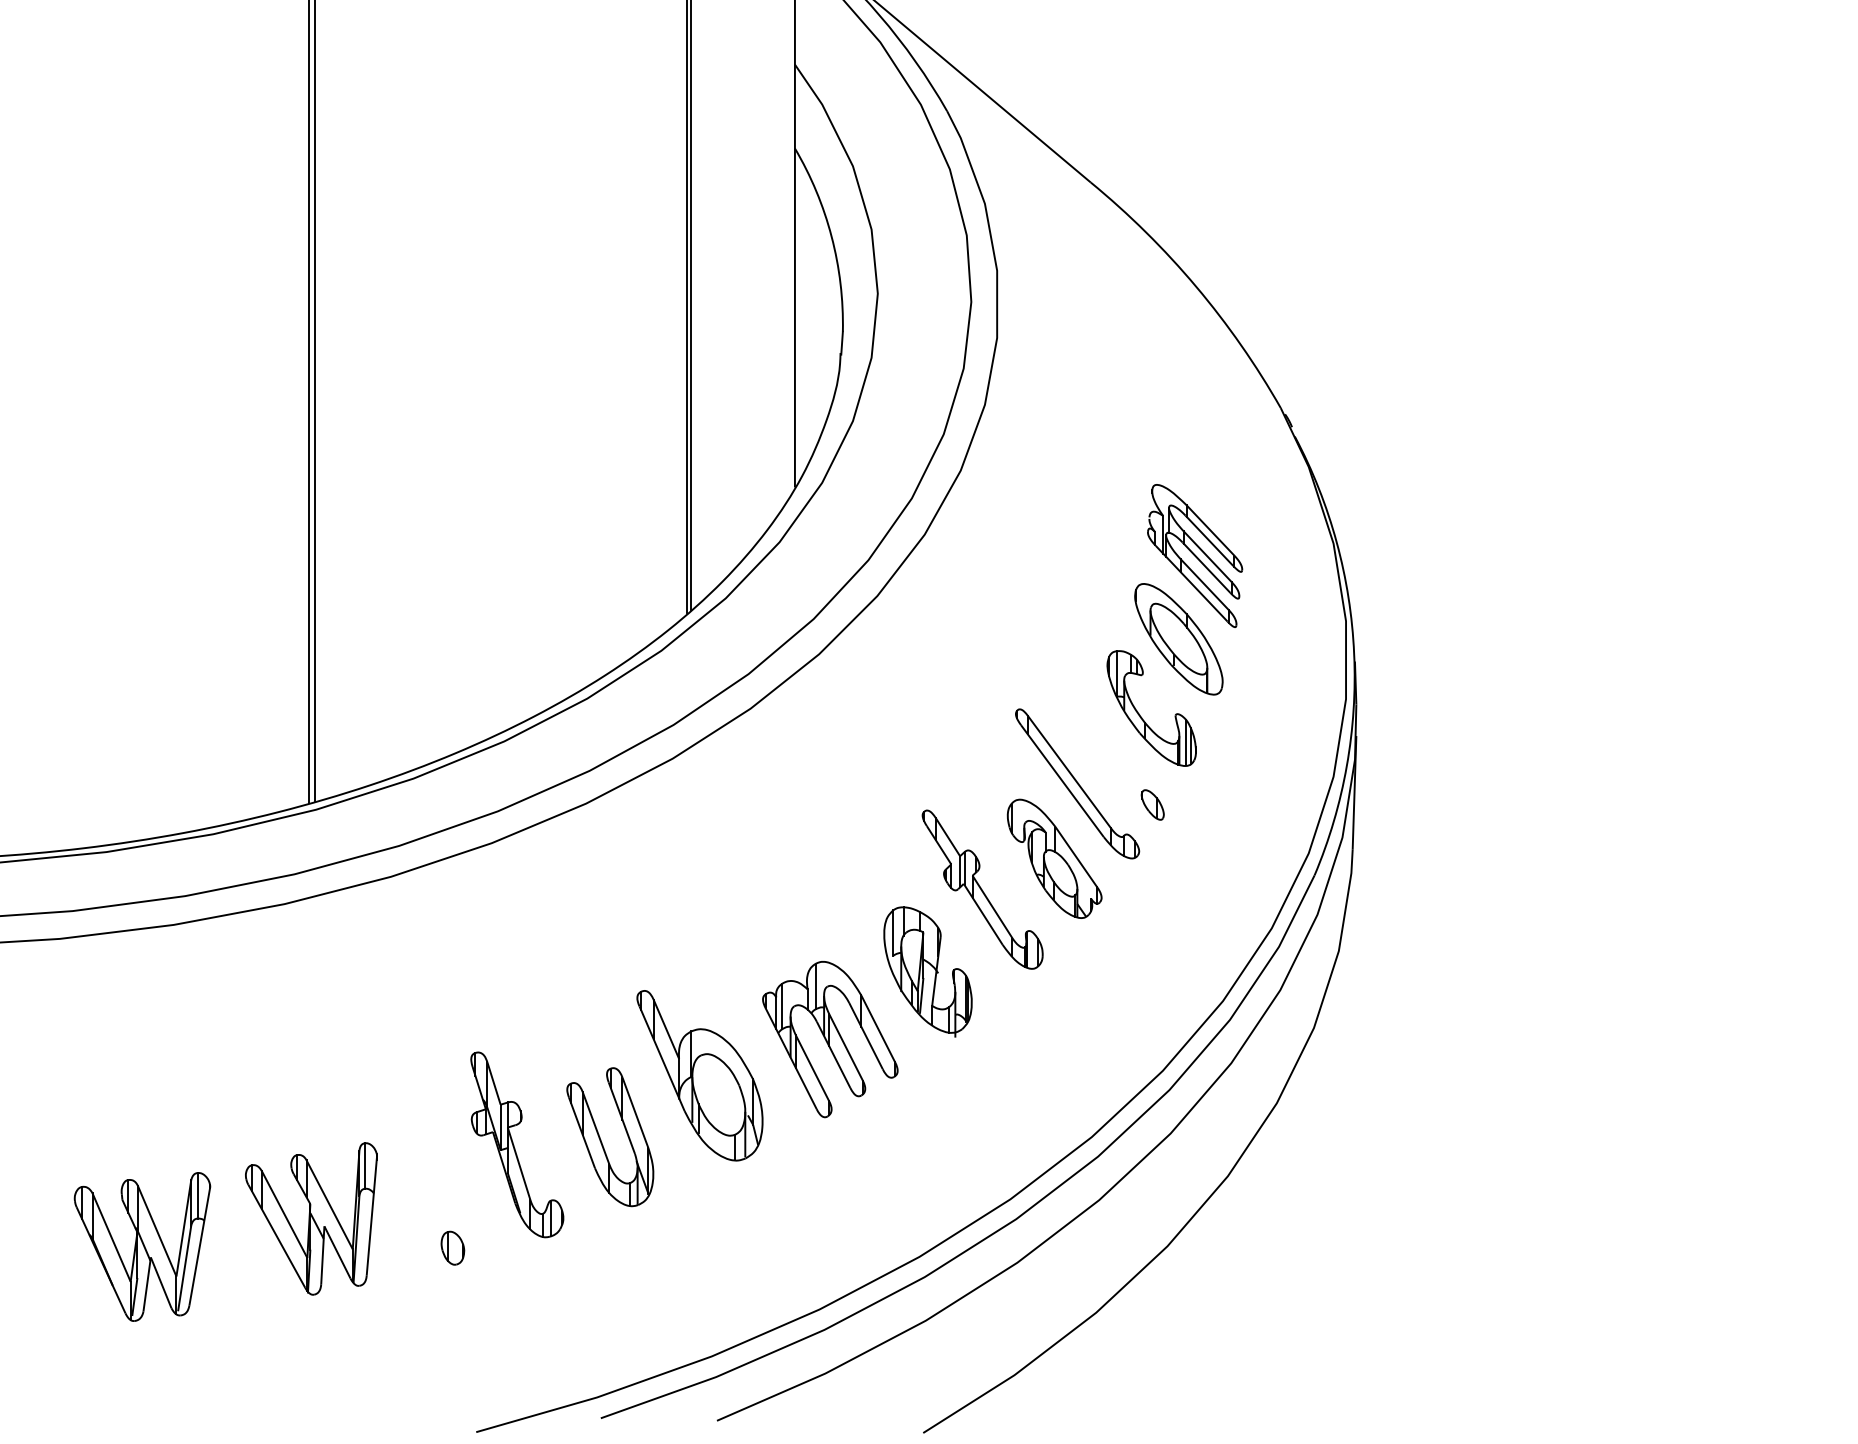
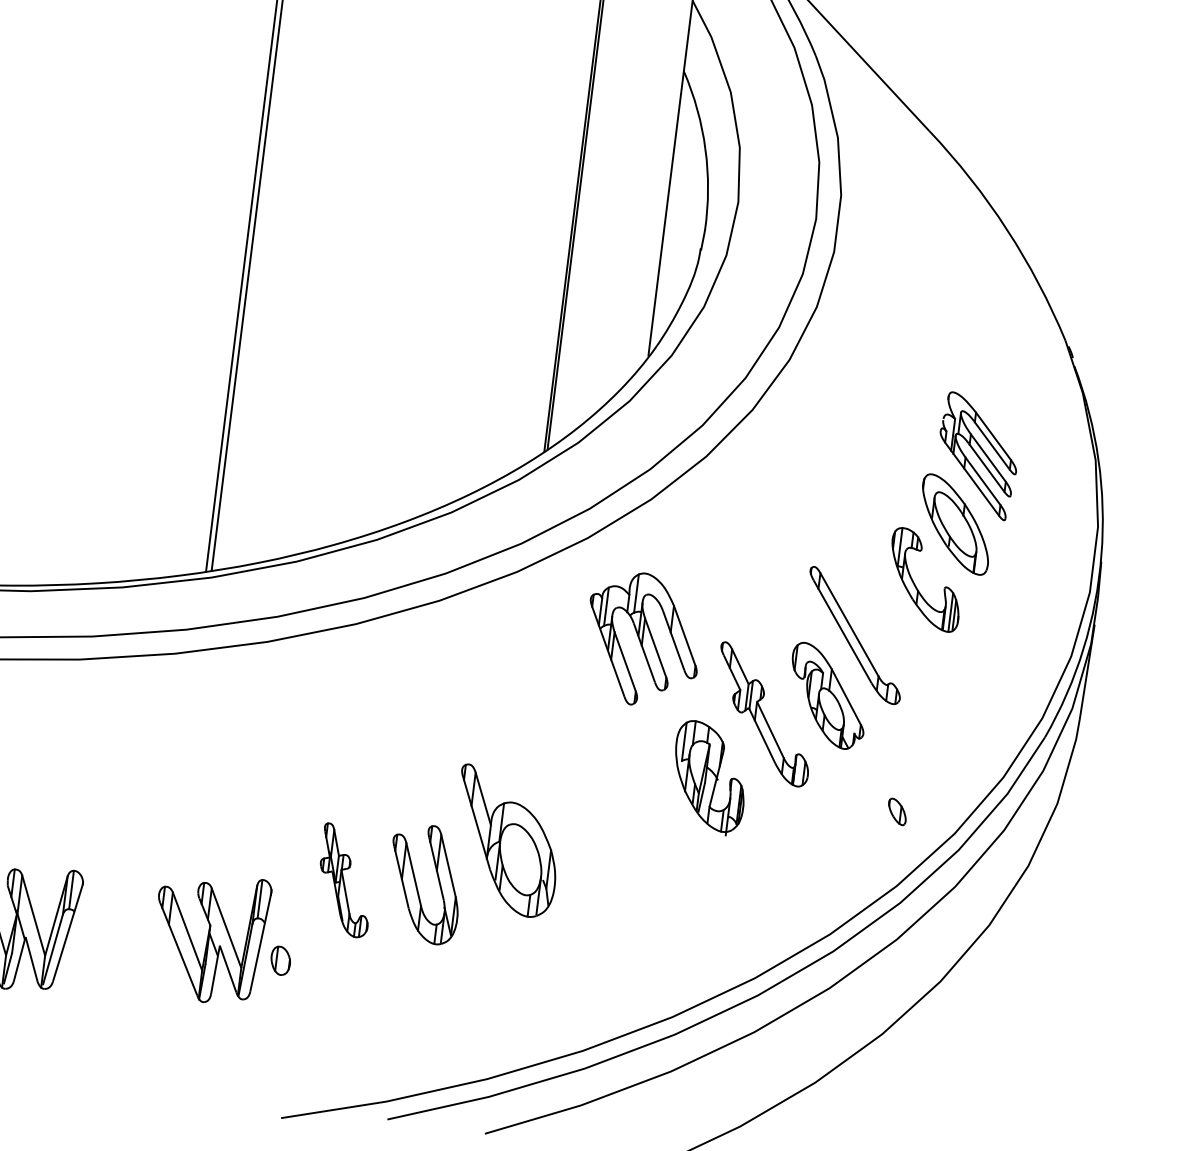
part: (1152, 804) -> (897, 811), moved
part: (830, 1039) -> (643, 639), moved
part: (517, 1144) -> (345, 880), size x0.7
part: (311, 1218) -> (209, 937), moved

